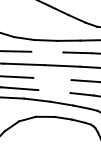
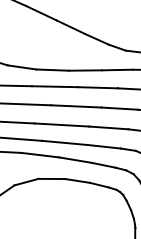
line: (47, 51) -> (54, 85), added
line: (52, 78) -> (62, 124), added
line: (54, 91) -> (64, 142), added

